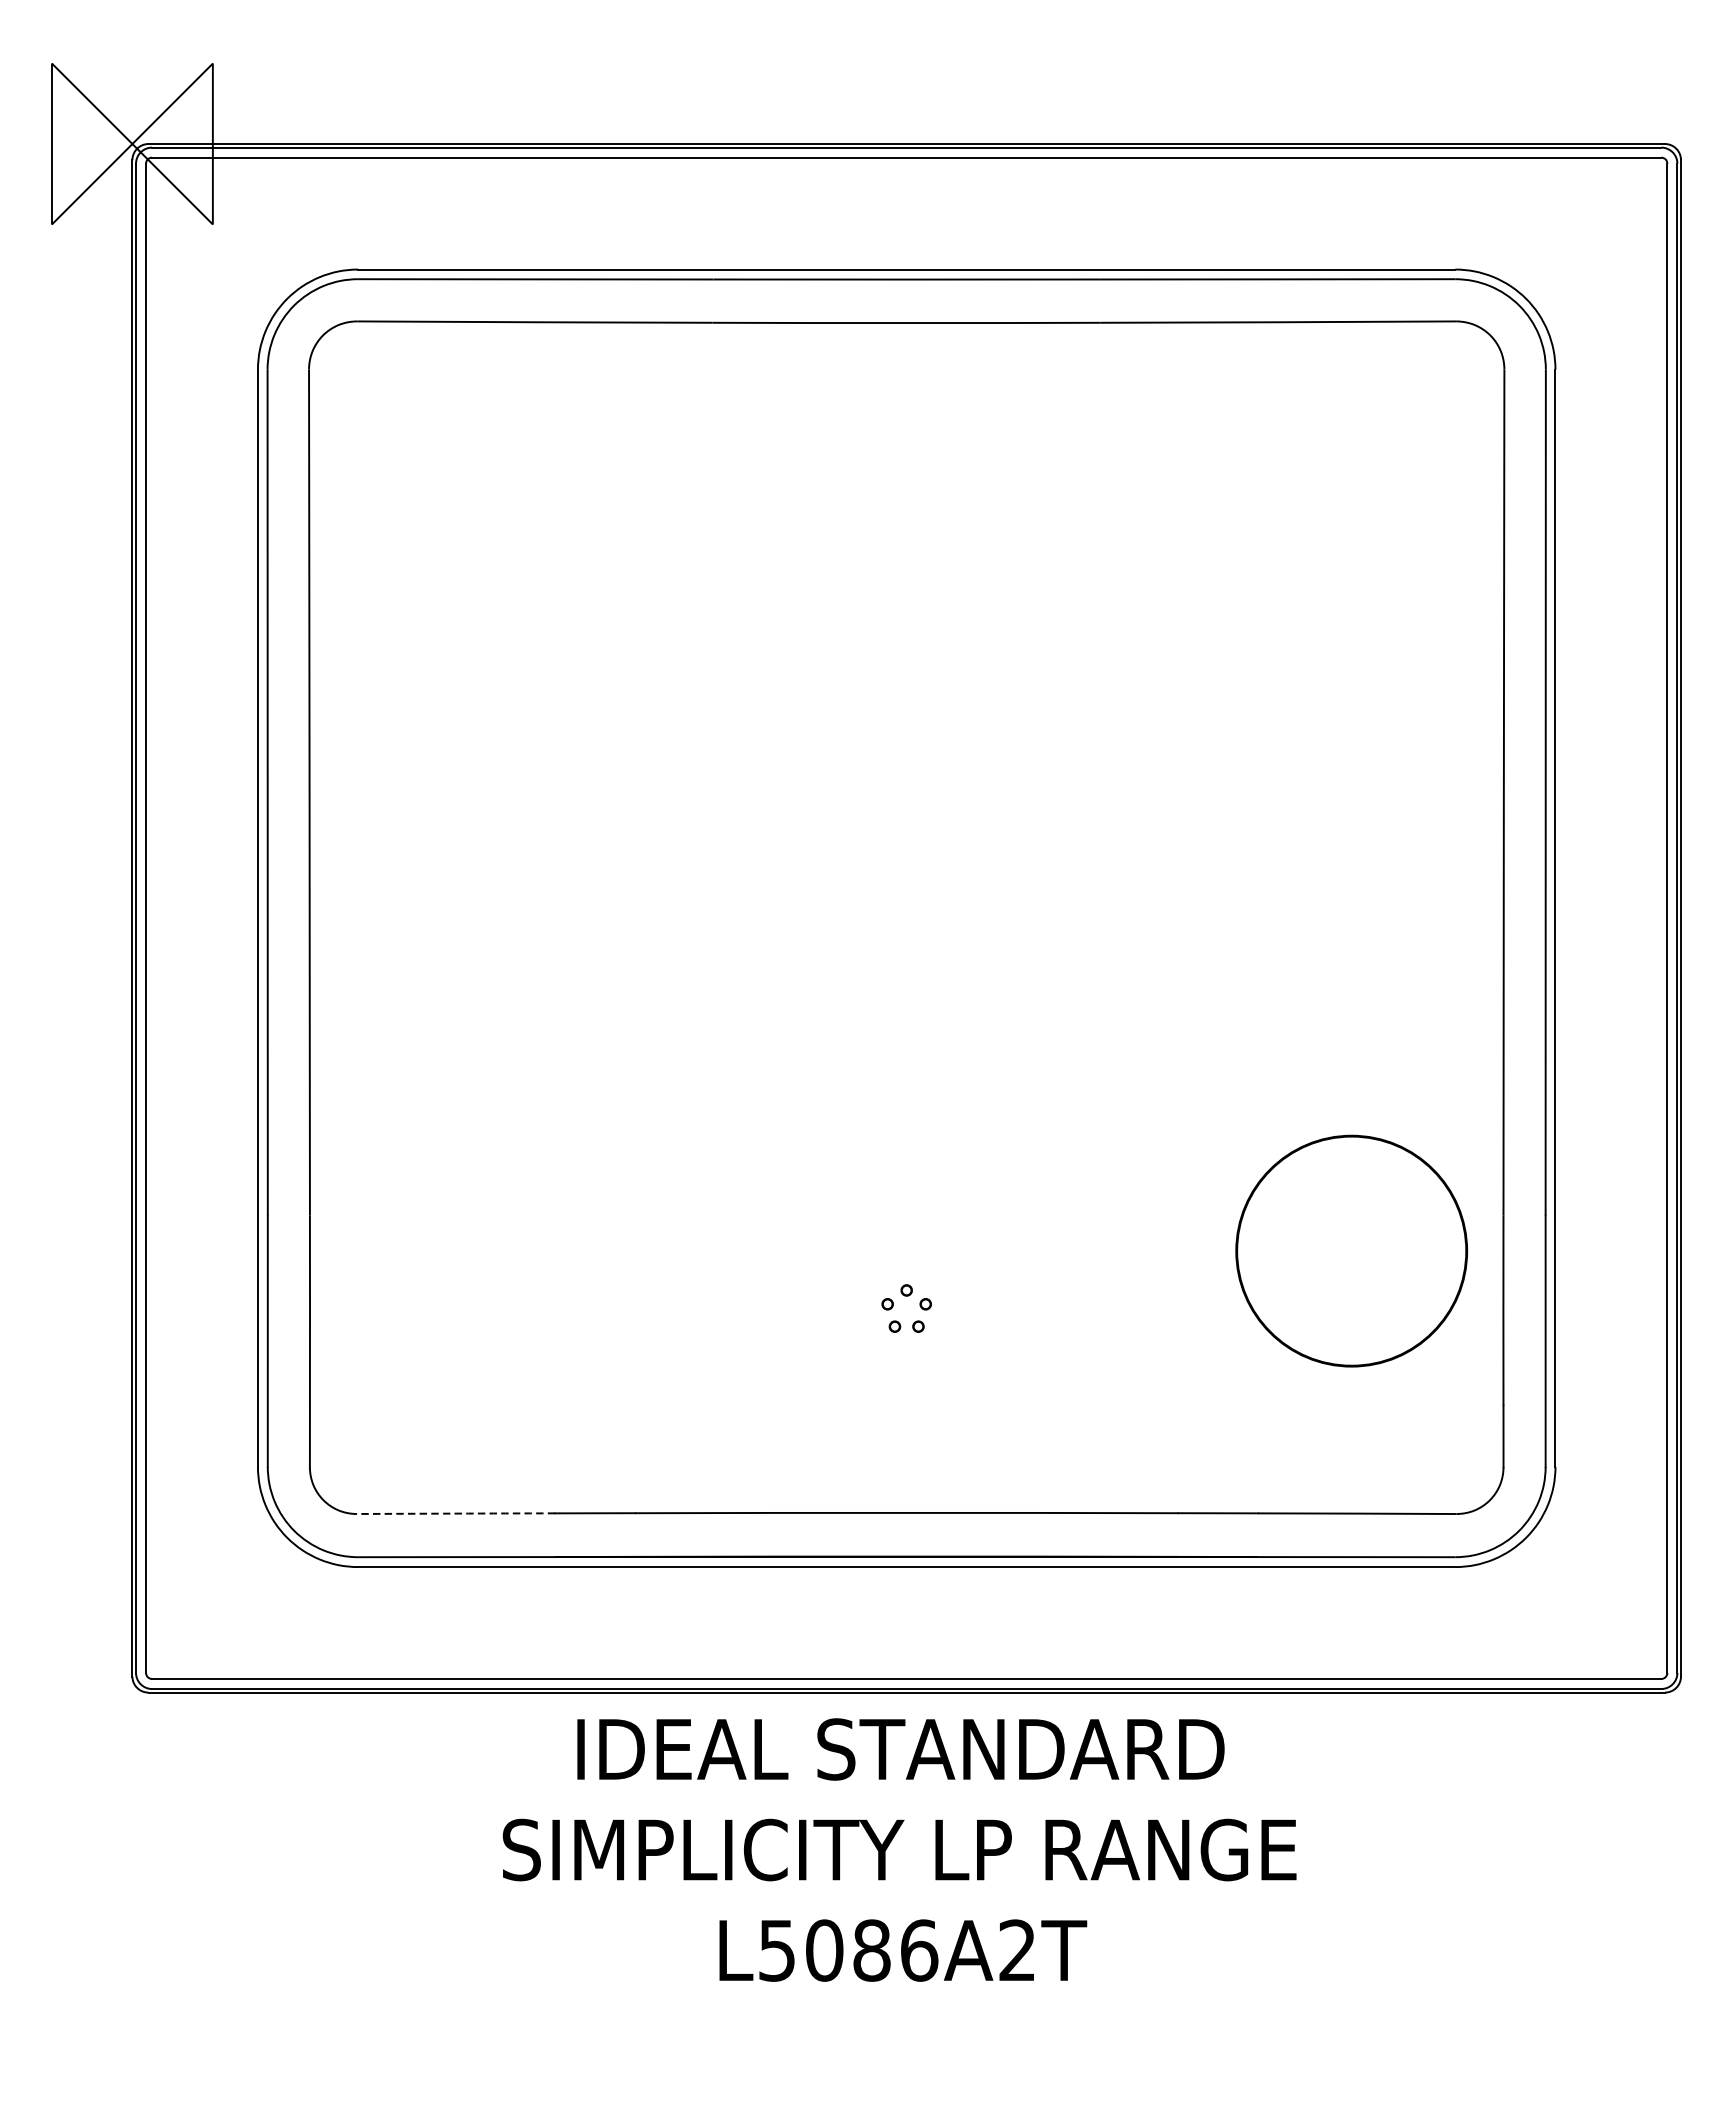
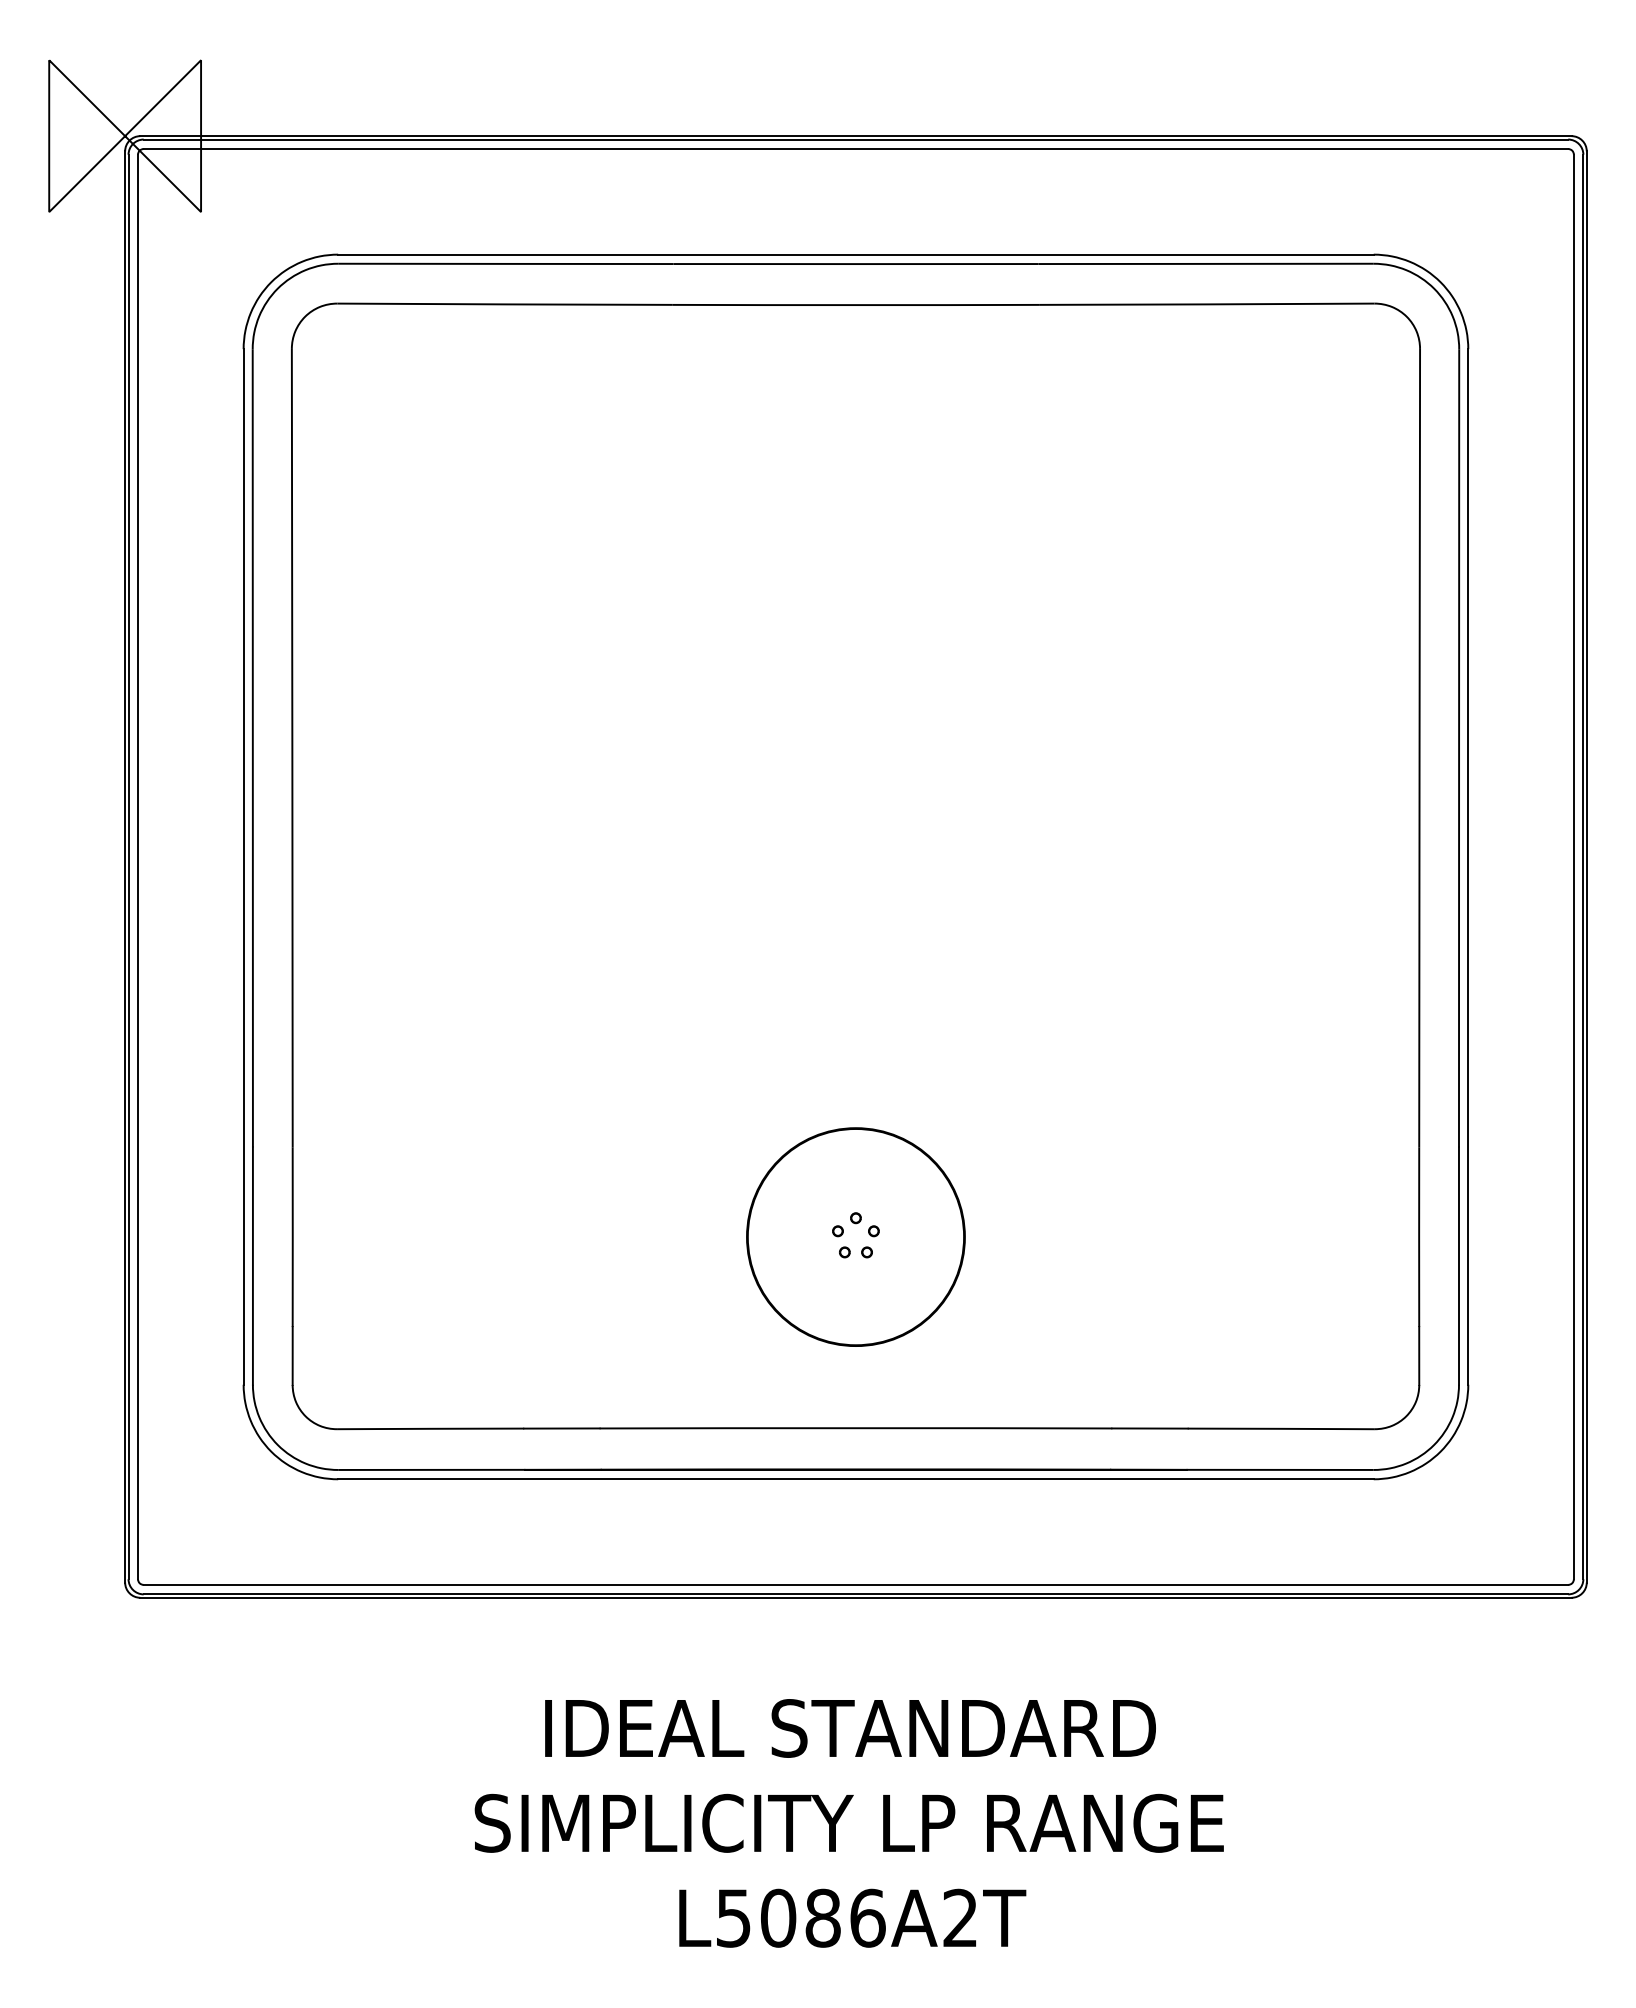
circle: (1351, 1250) -> (855, 1236), moved
arc: (455, 1513) -> (430, 1428), dashed -> solid
text: (898, 1850) -> (848, 1823), moved

